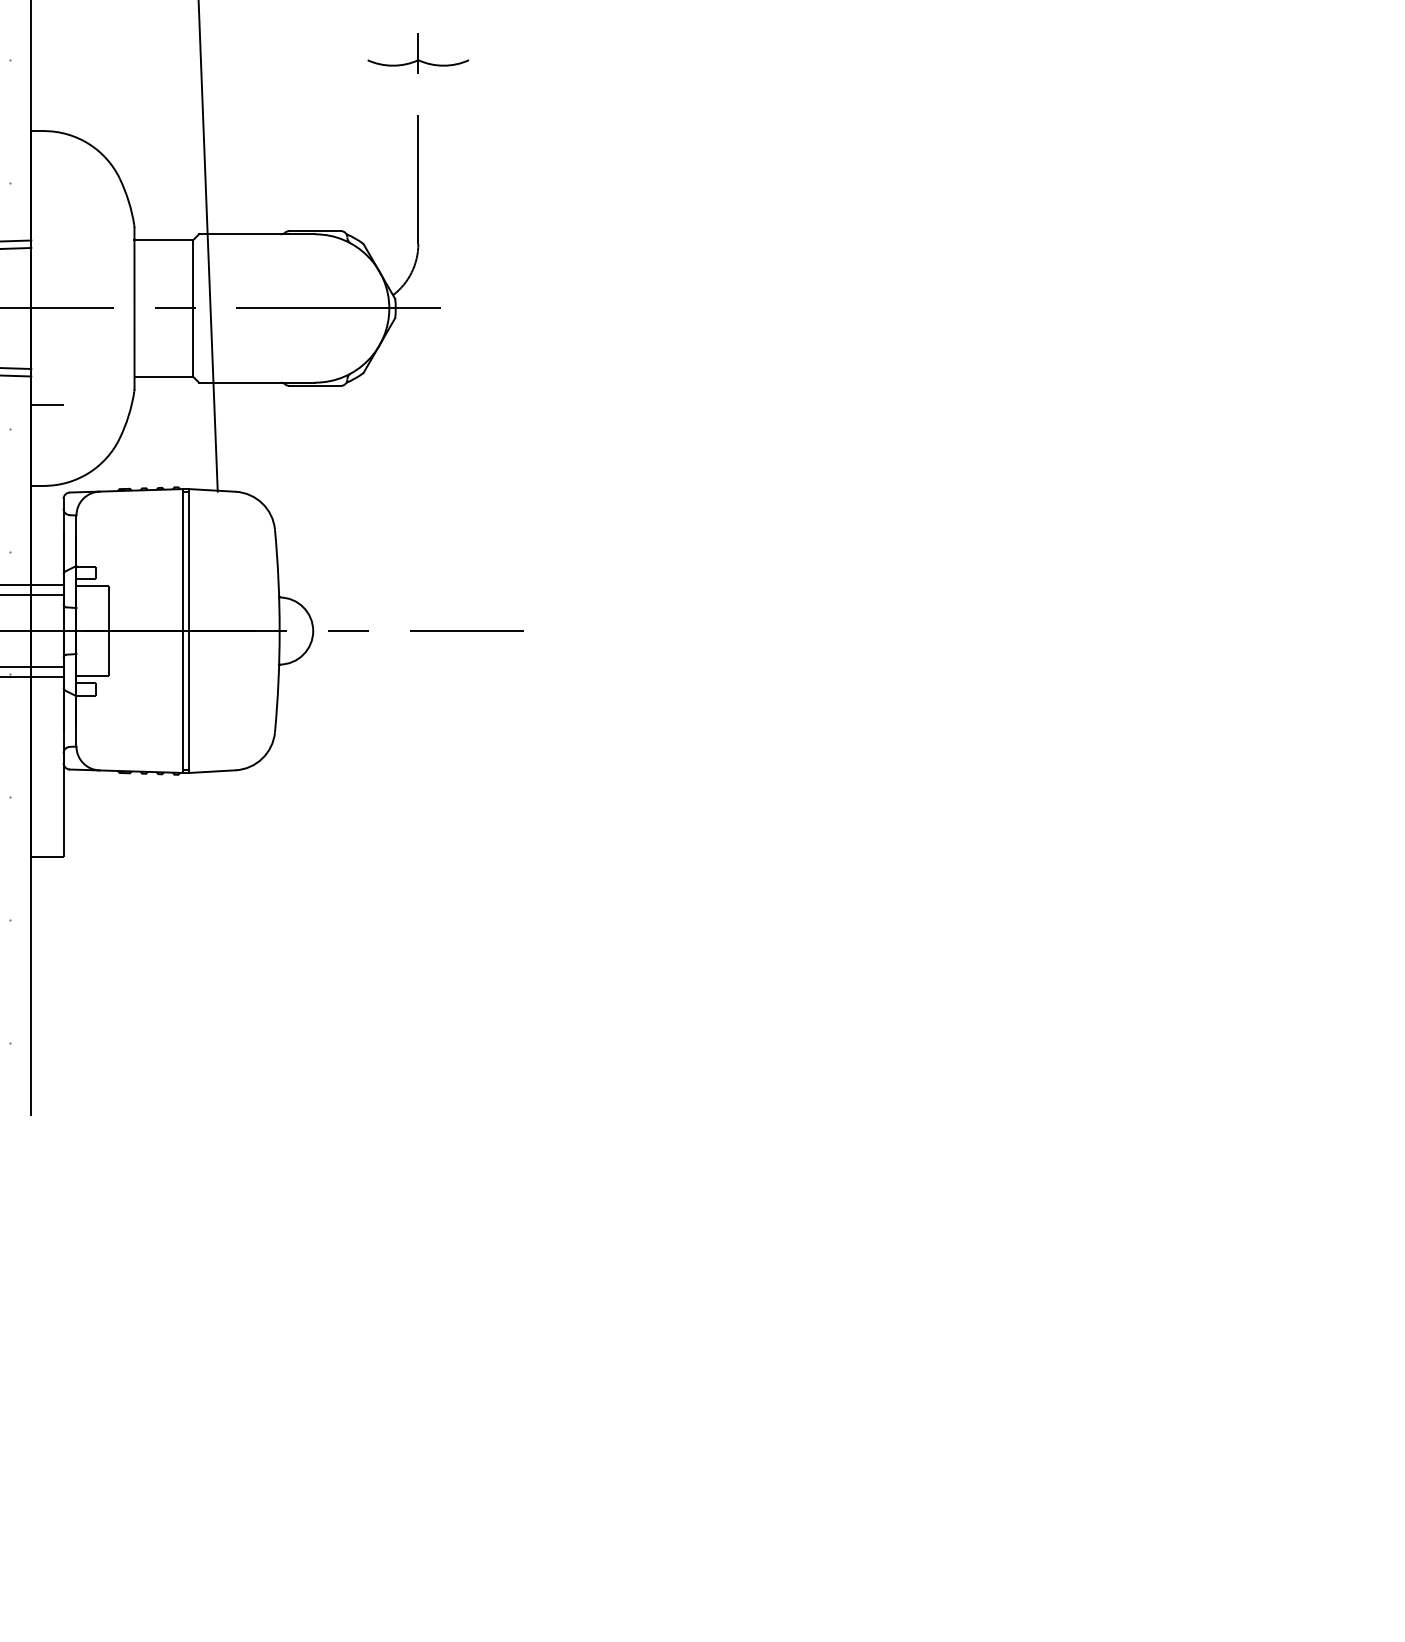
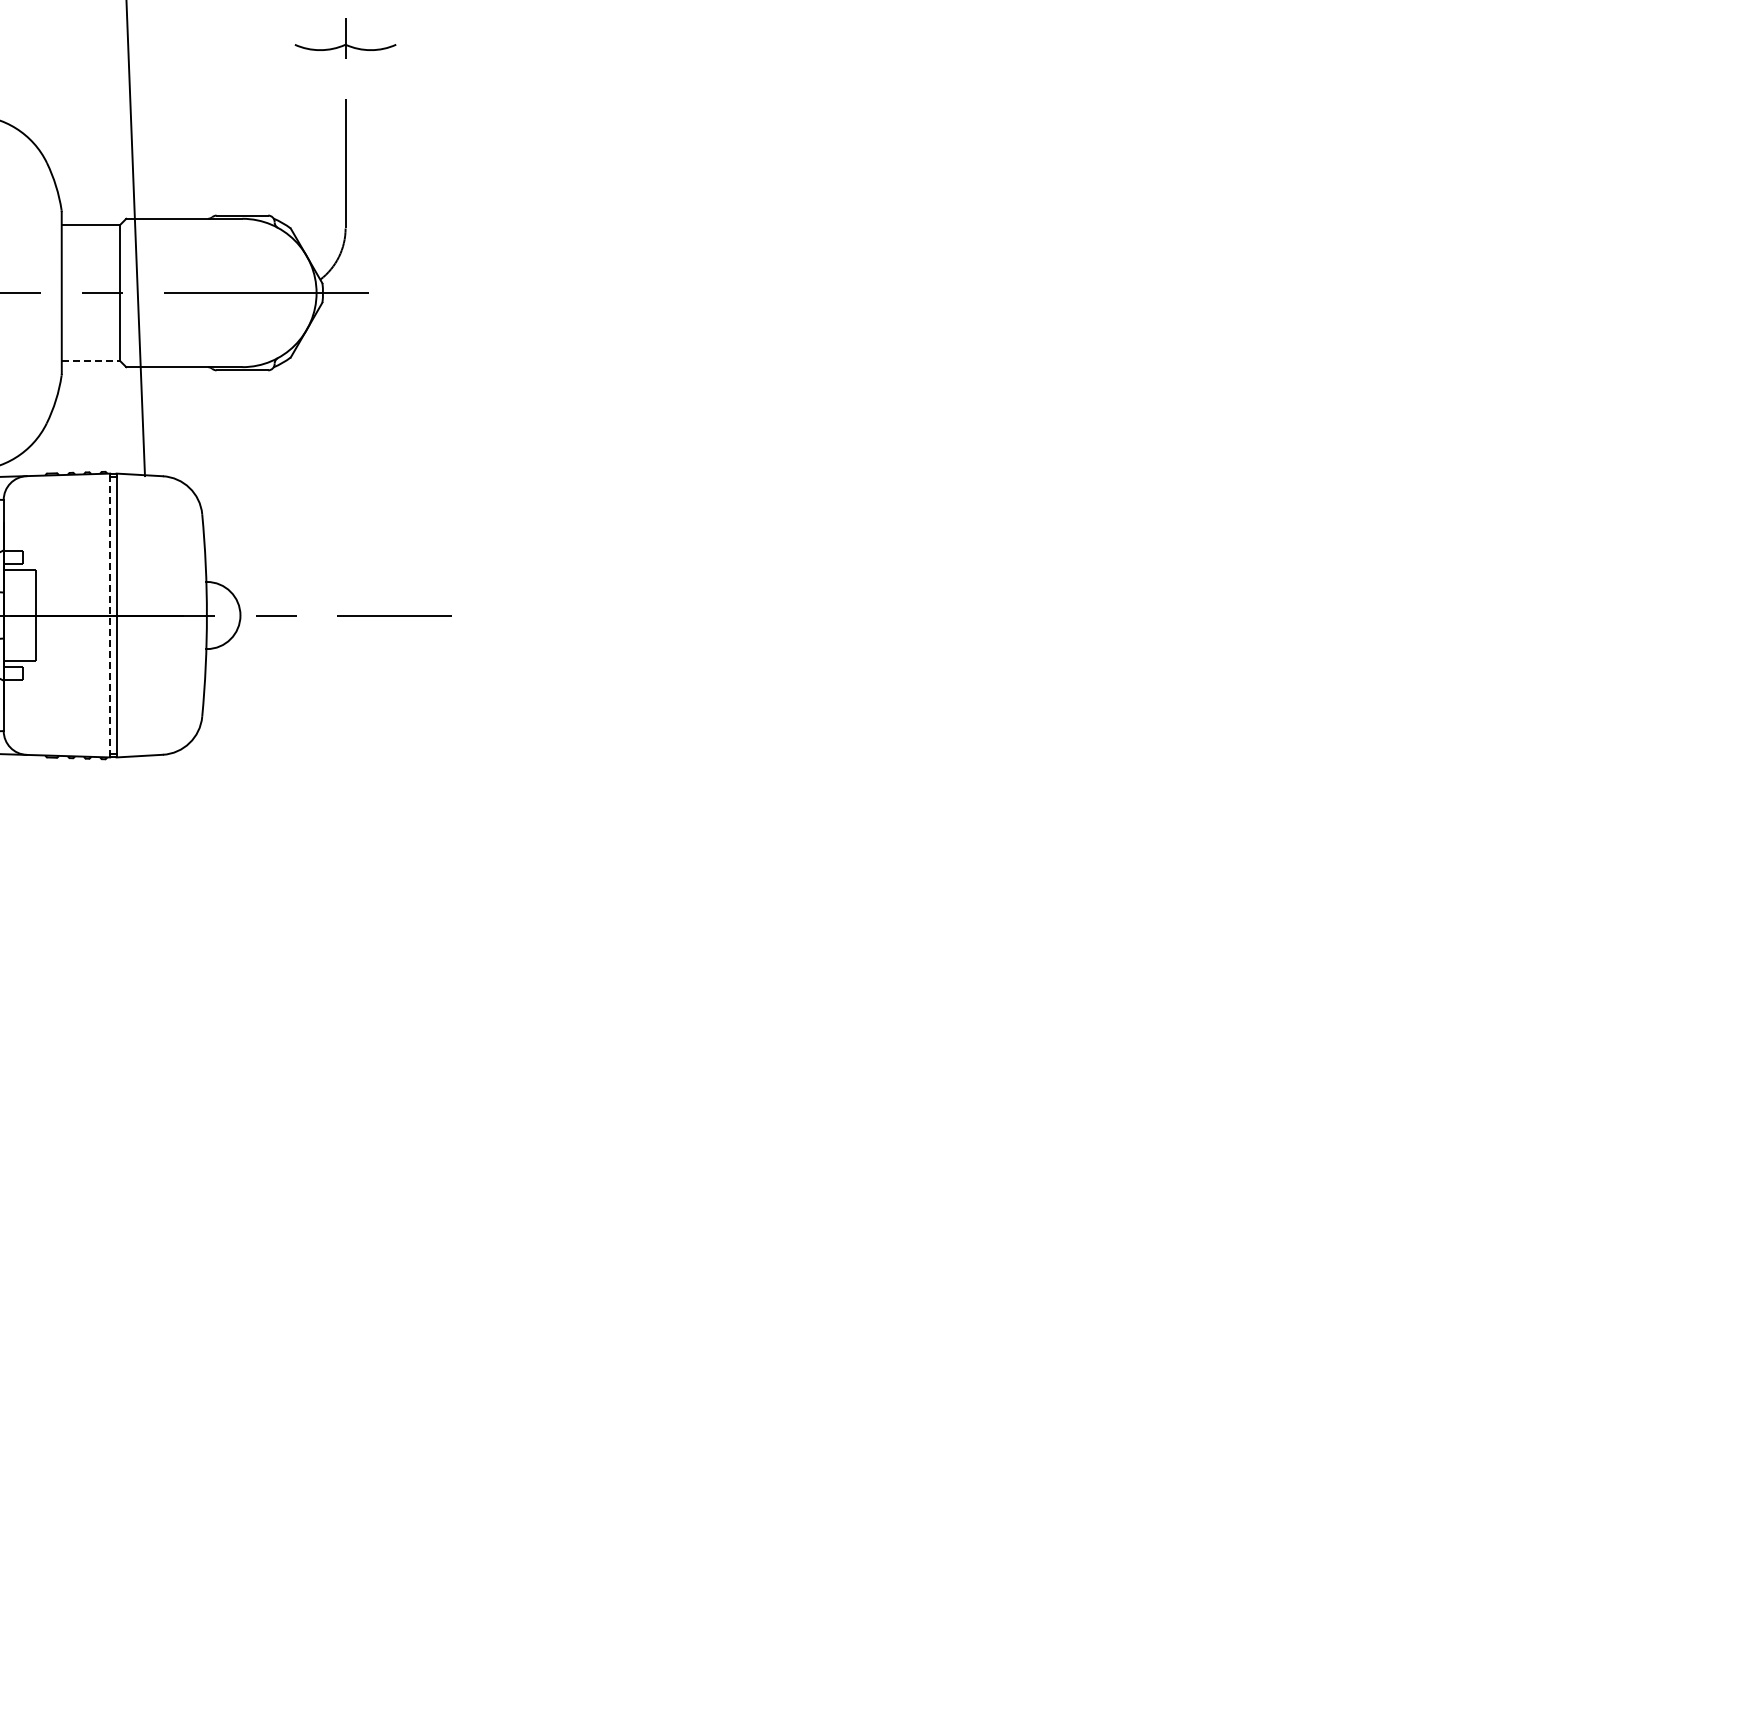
line: (164, 377) -> (91, 361), solid -> dashed
line: (183, 631) -> (110, 615), solid -> dashed

